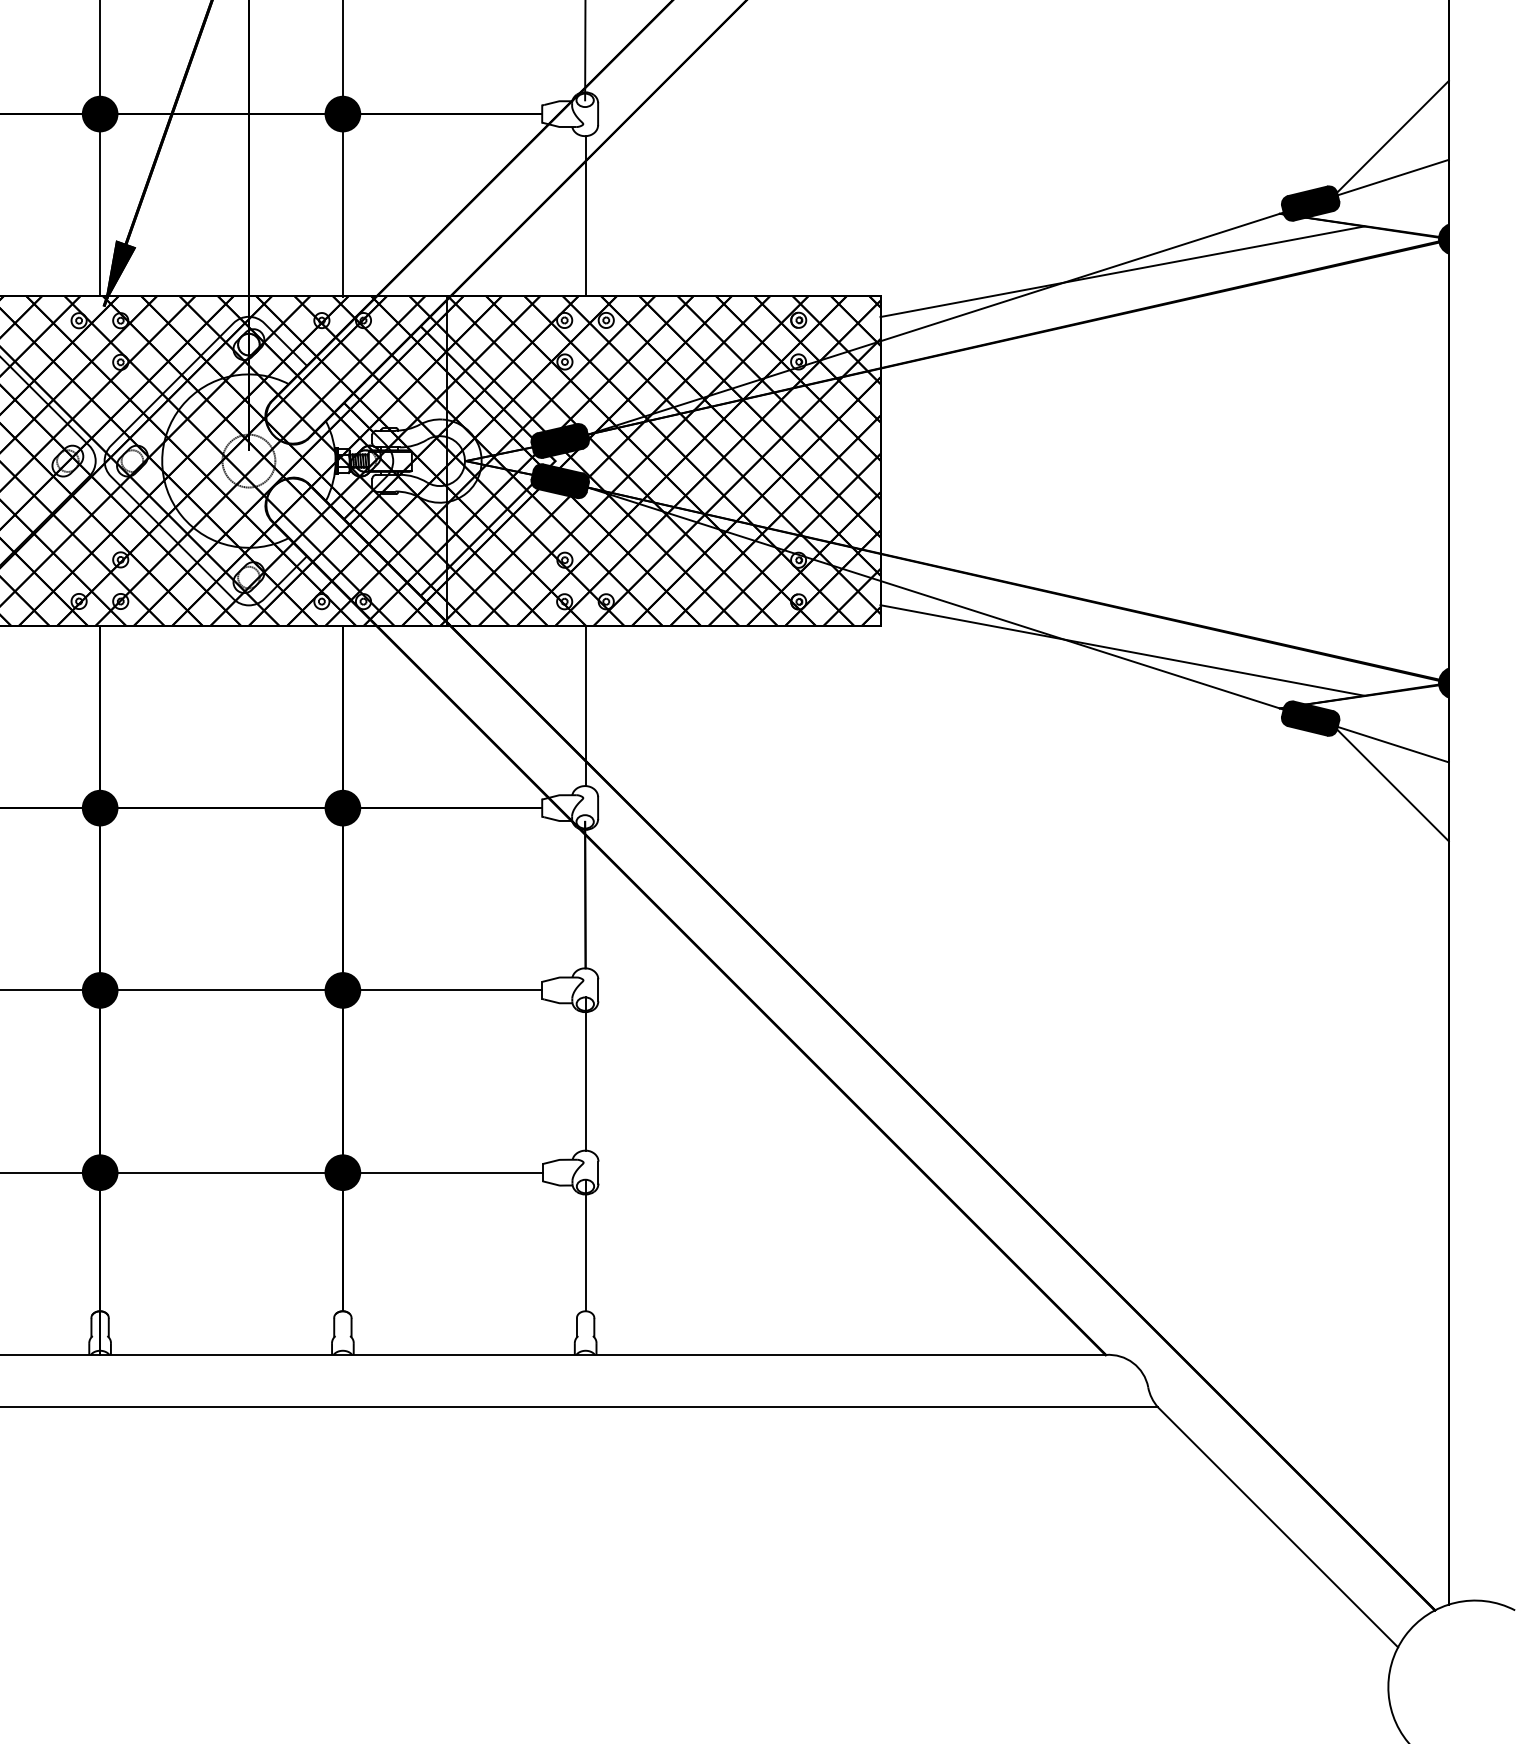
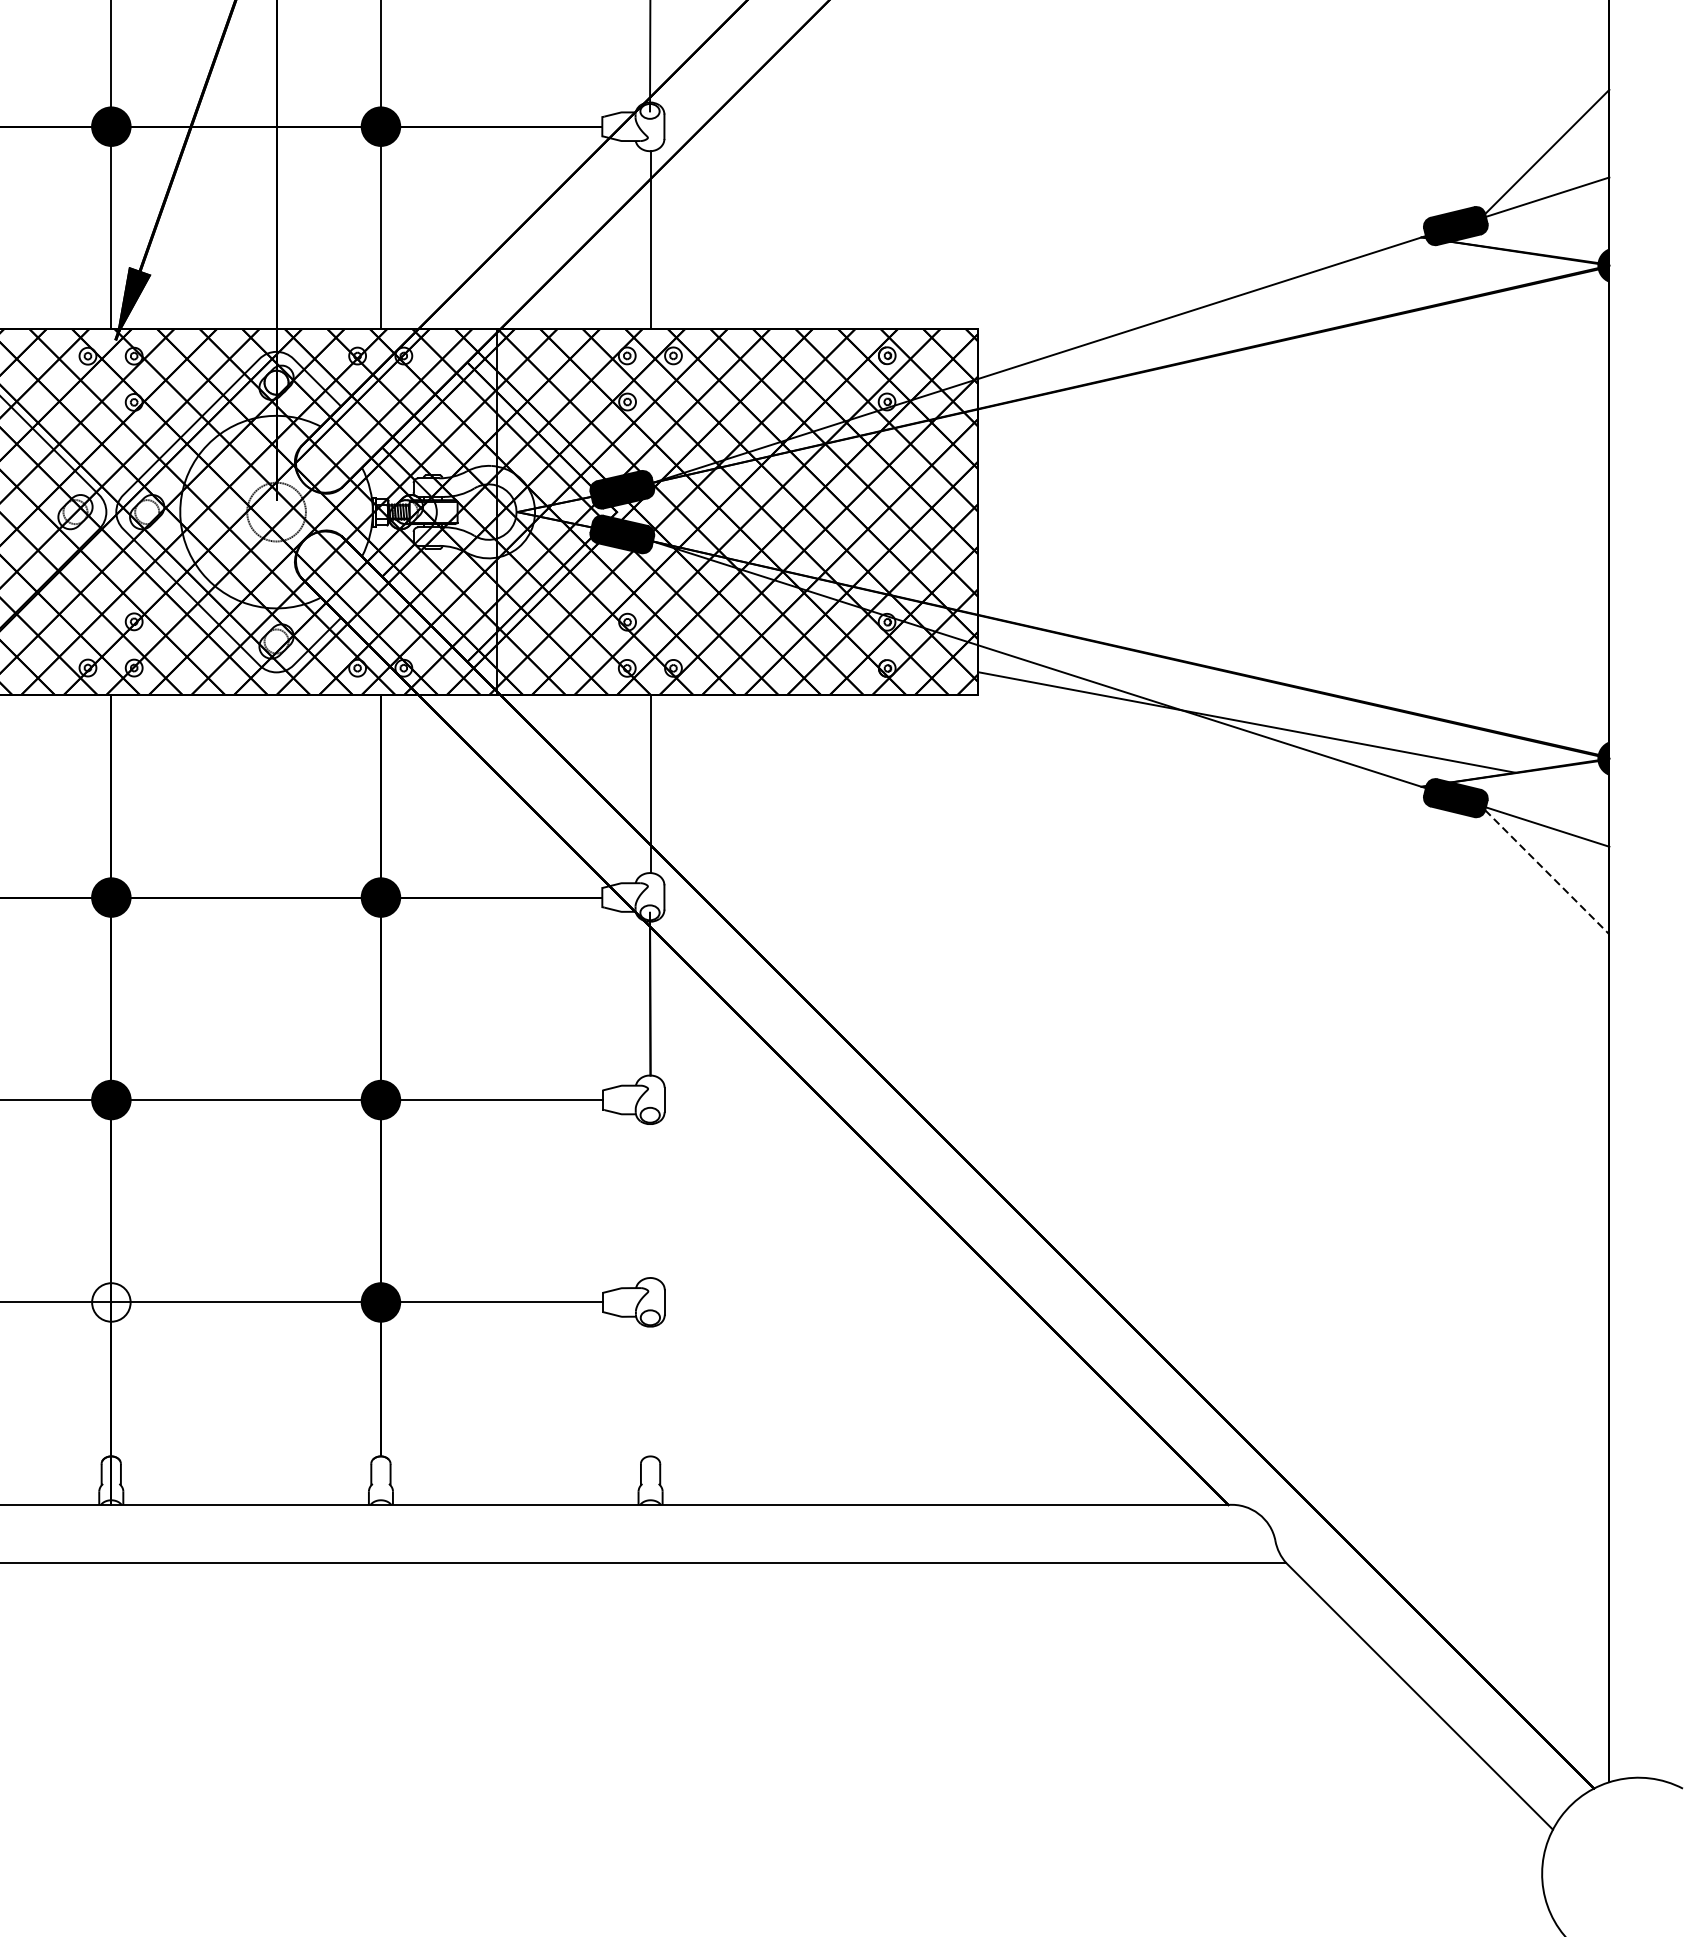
line: (1122, 271) -> (1246, 301), removed
line: (1393, 785) -> (1547, 872), solid -> dashed
line: (585, 1073) -> (650, 1192), removed
fill: (99, 1172) -> (110, 1302), removed
line: (585, 1245) -> (650, 1383), removed

